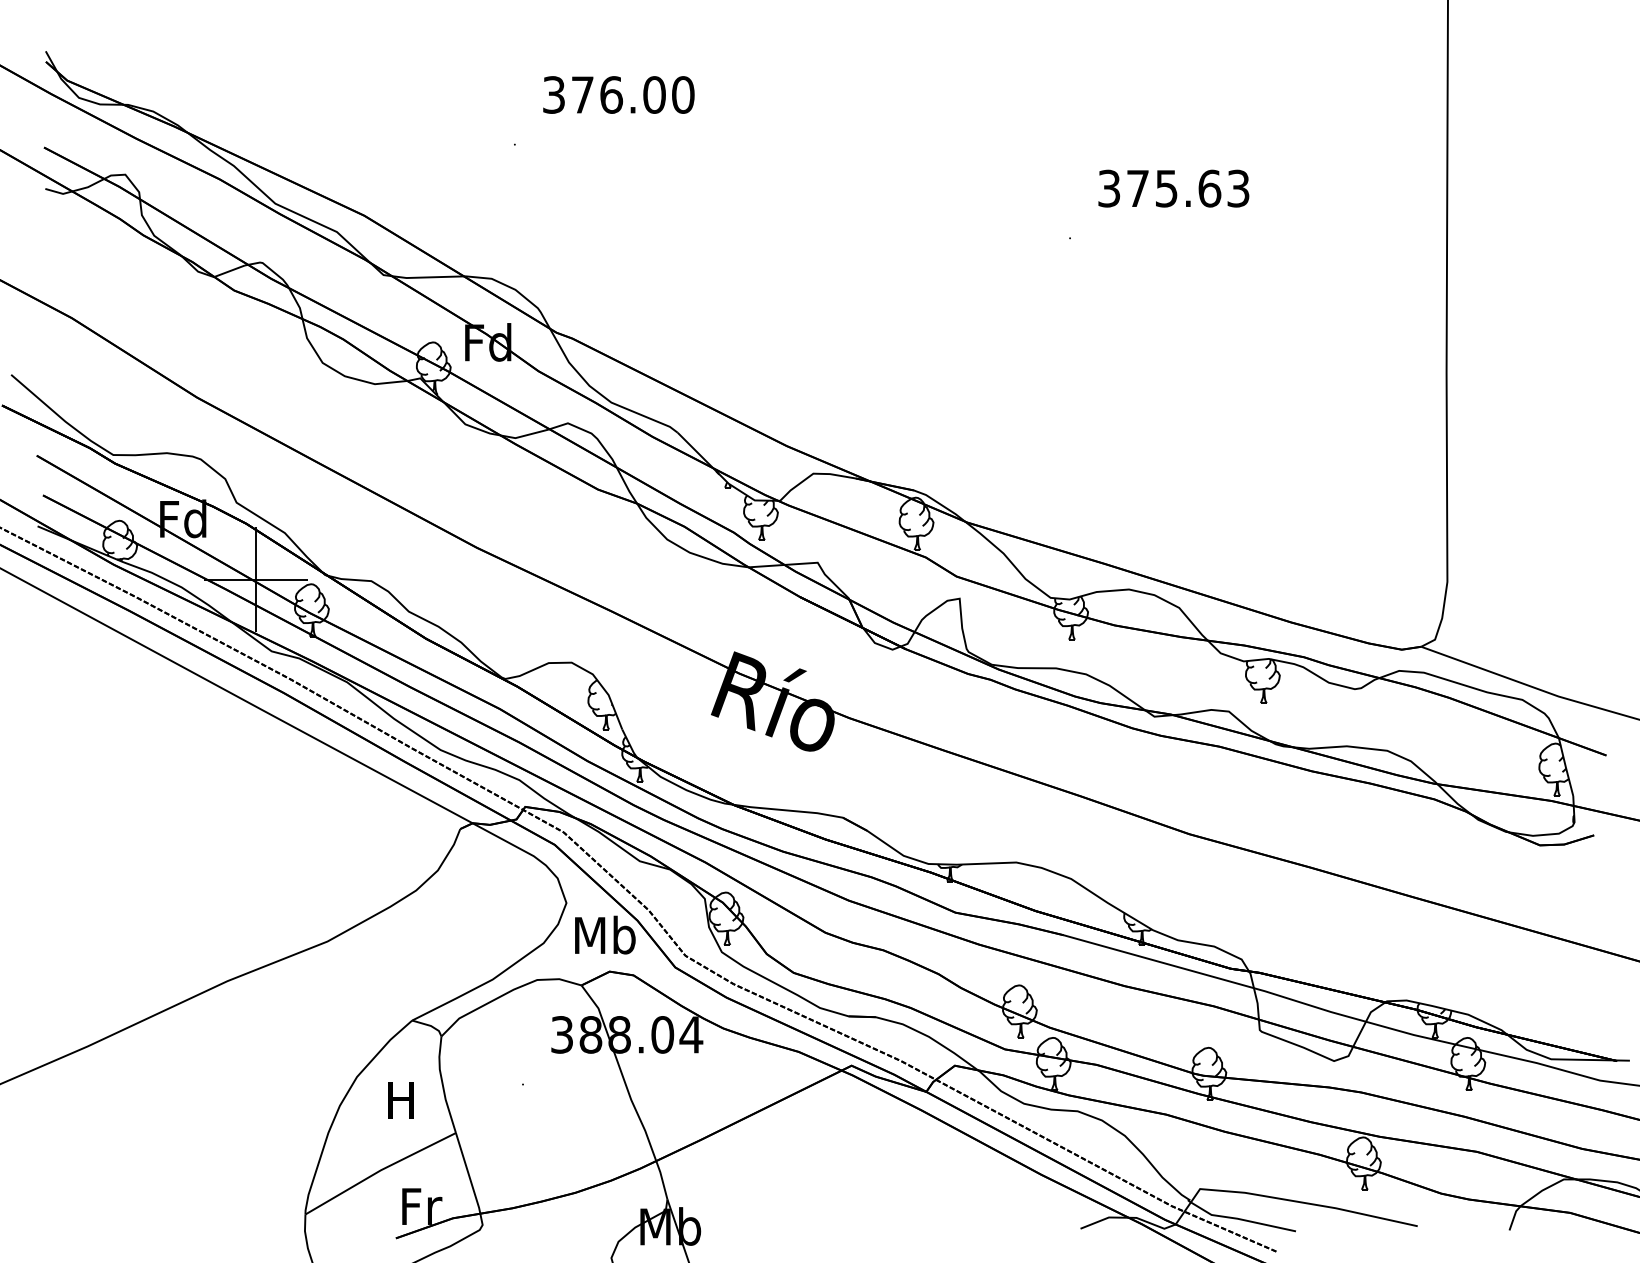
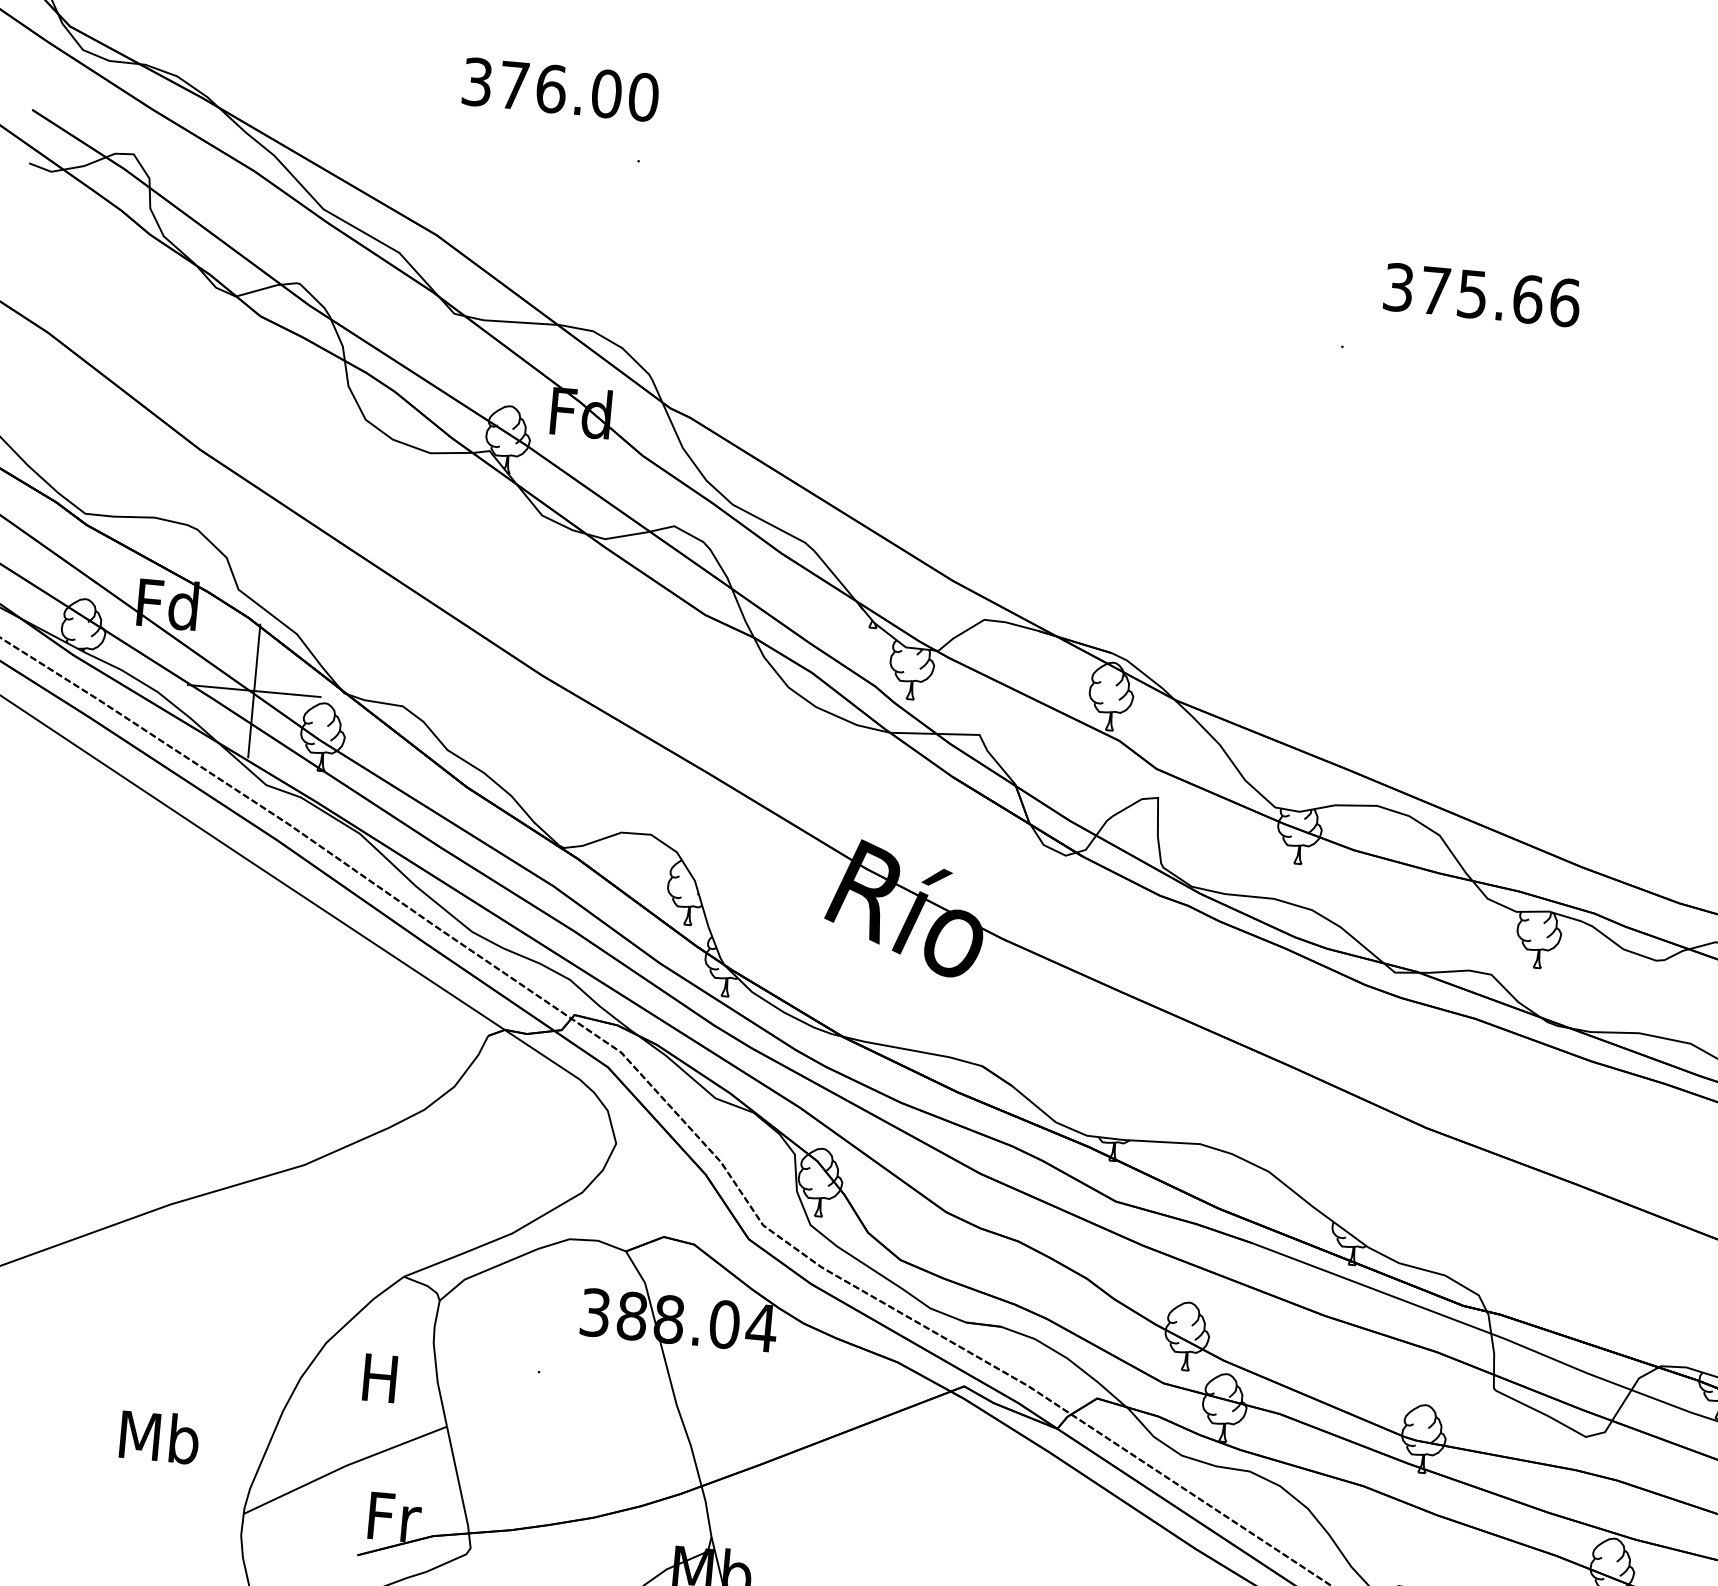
text: (618, 94) -> (560, 89), moved
text: (1238, 188) -> (1565, 302), 375.63 -> 375.66
text: (605, 934) -> (160, 1436), moved

